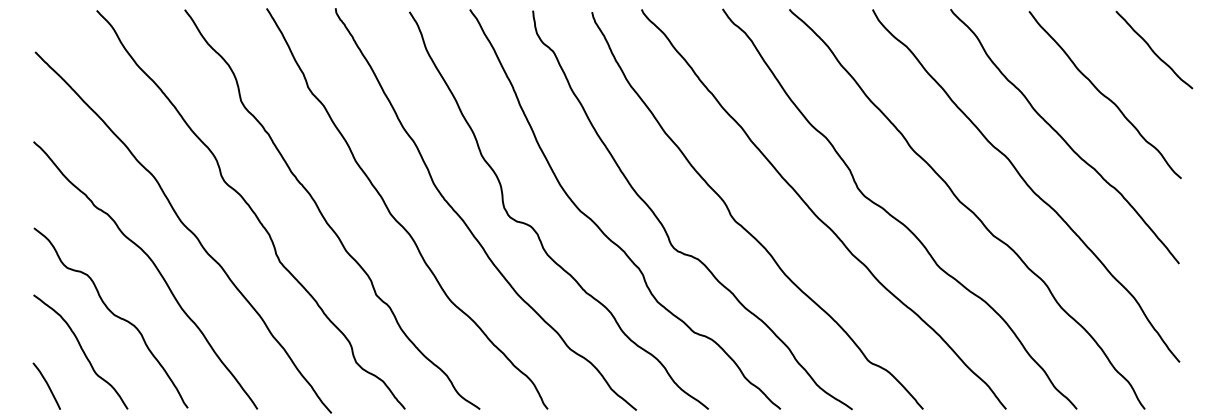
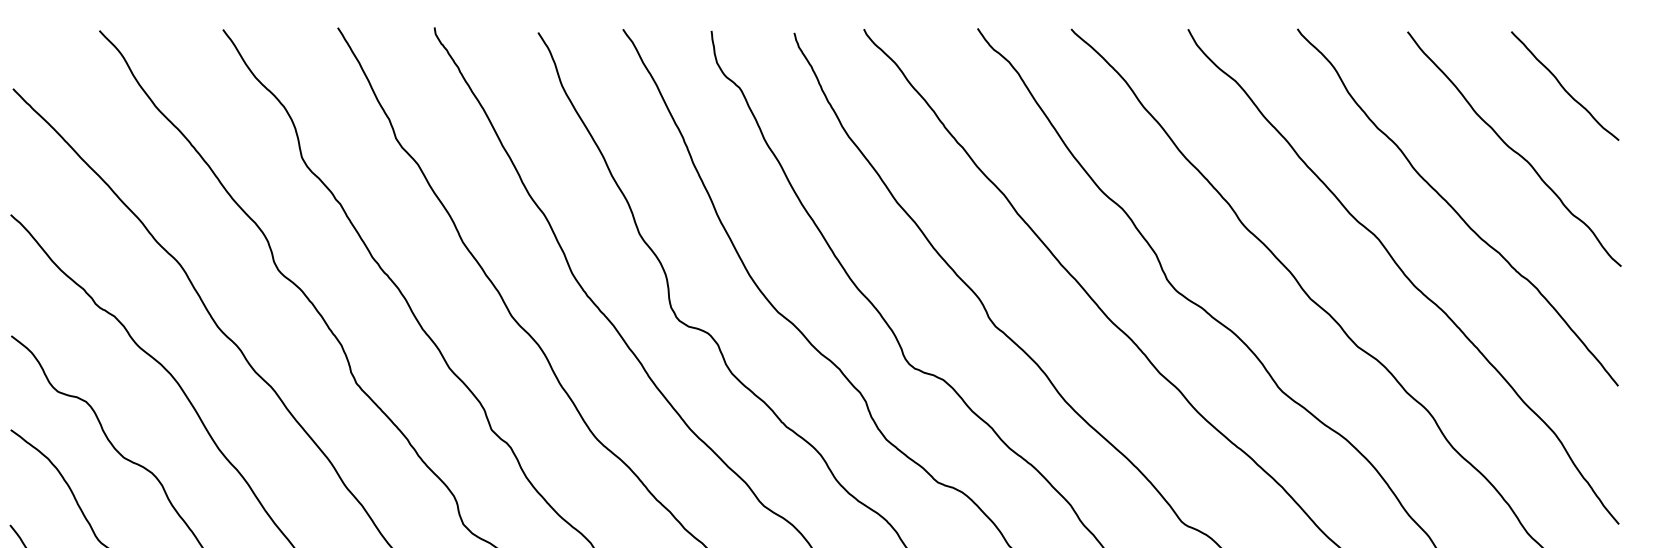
curve: (1153, 50) -> (1563, 86), moved

